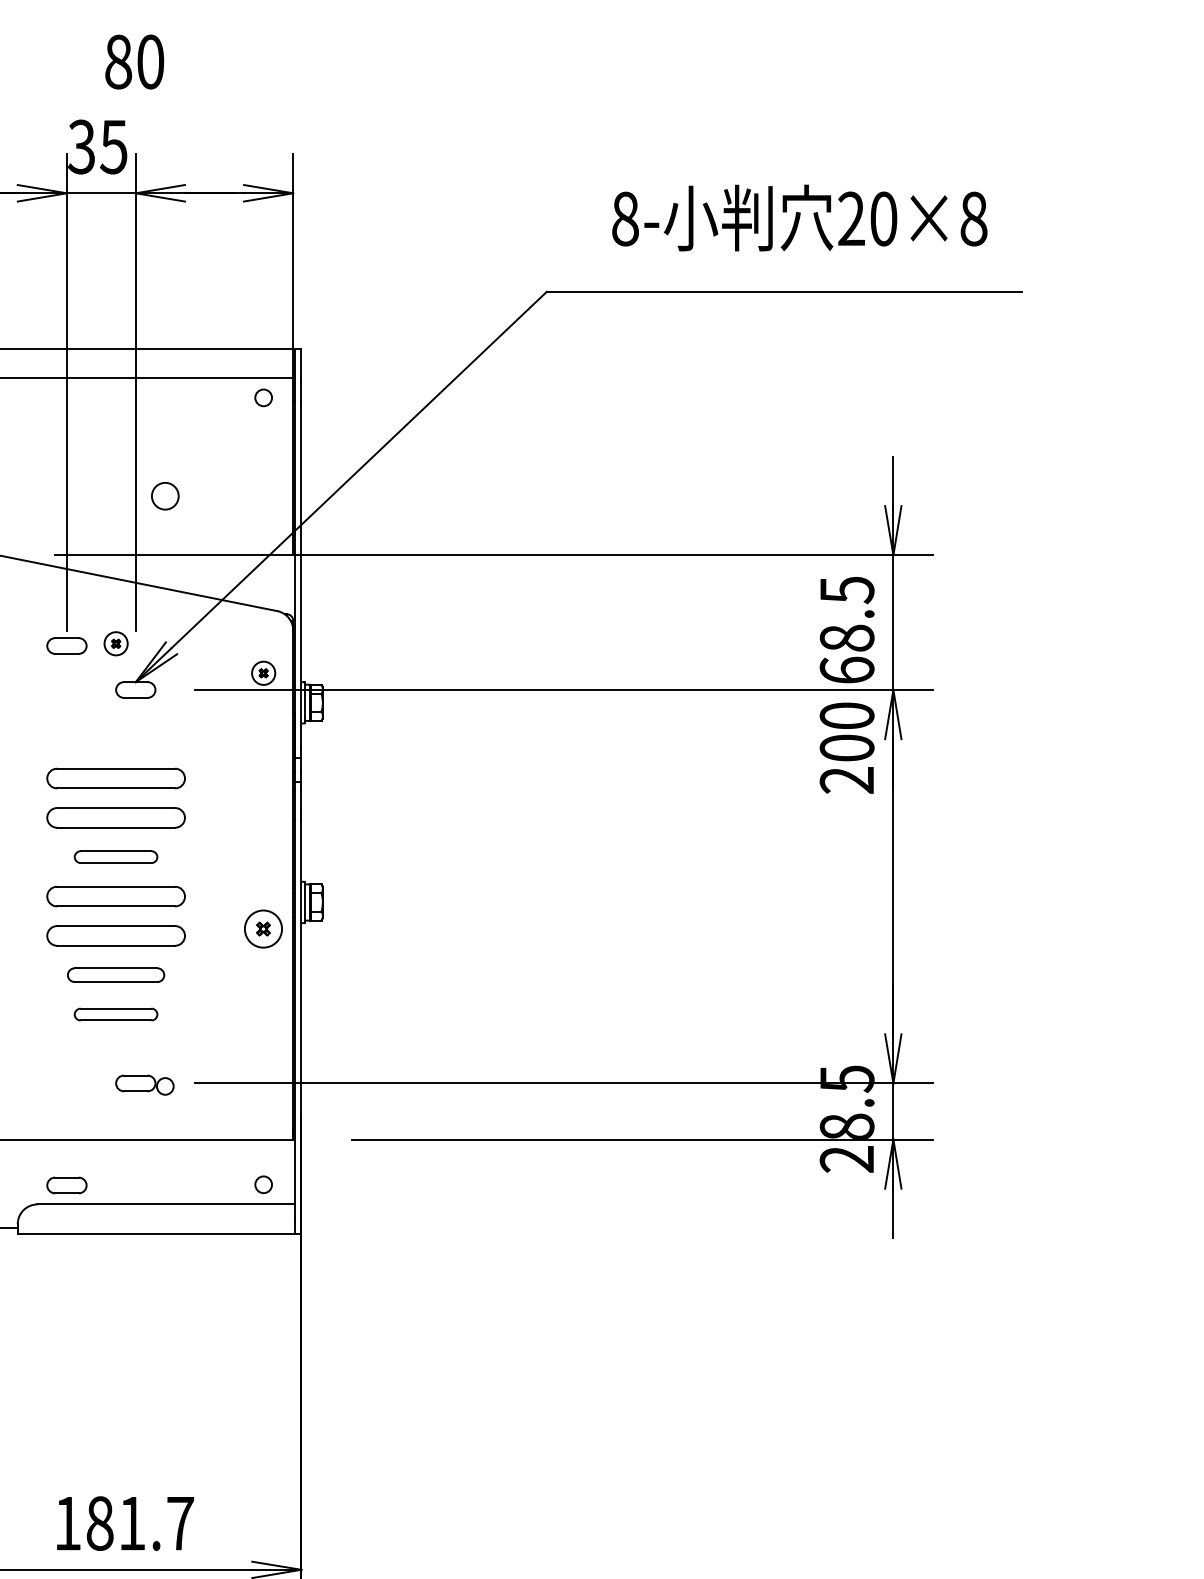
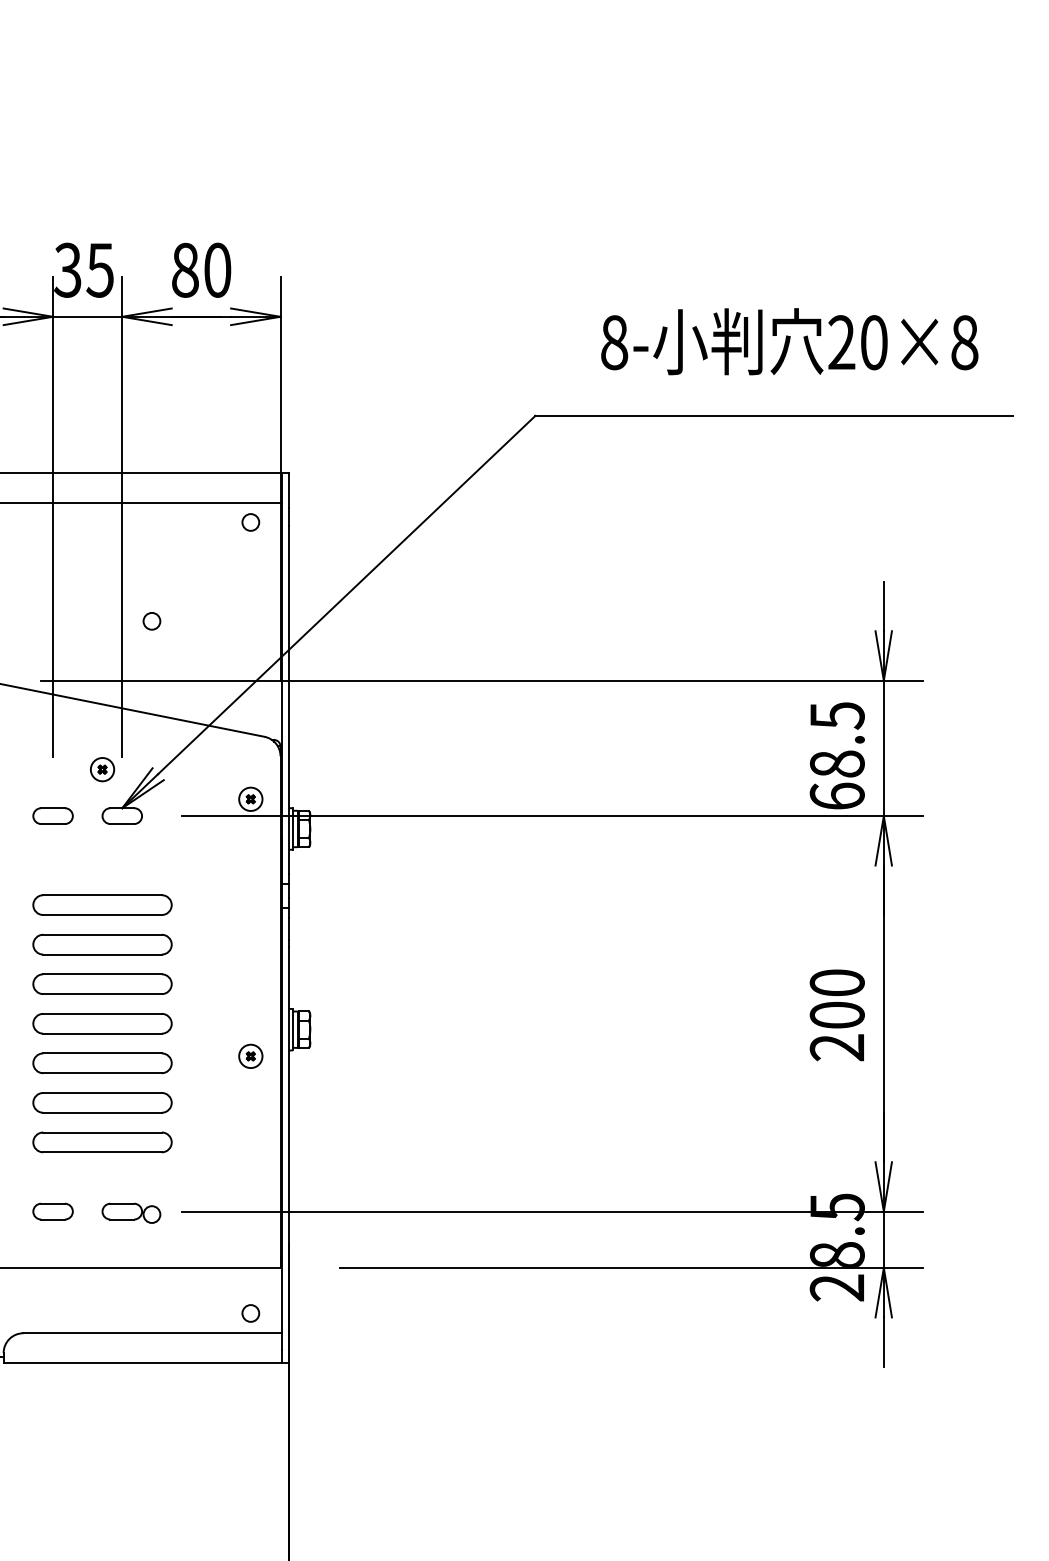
text: (134, 61) -> (201, 269), moved
circle: (164, 495) -> (151, 620), size x0.62
part: (66, 645) -> (52, 815), moved
text: (846, 747) -> (836, 1014), moved
part: (115, 856) -> (101, 983), size x1.67
part: (263, 928) -> (250, 1055), size x0.62
part: (115, 974) -> (101, 1102), size x1.43
part: (115, 1014) -> (101, 1142), size x1.67
part: (66, 1185) -> (52, 1211), moved

